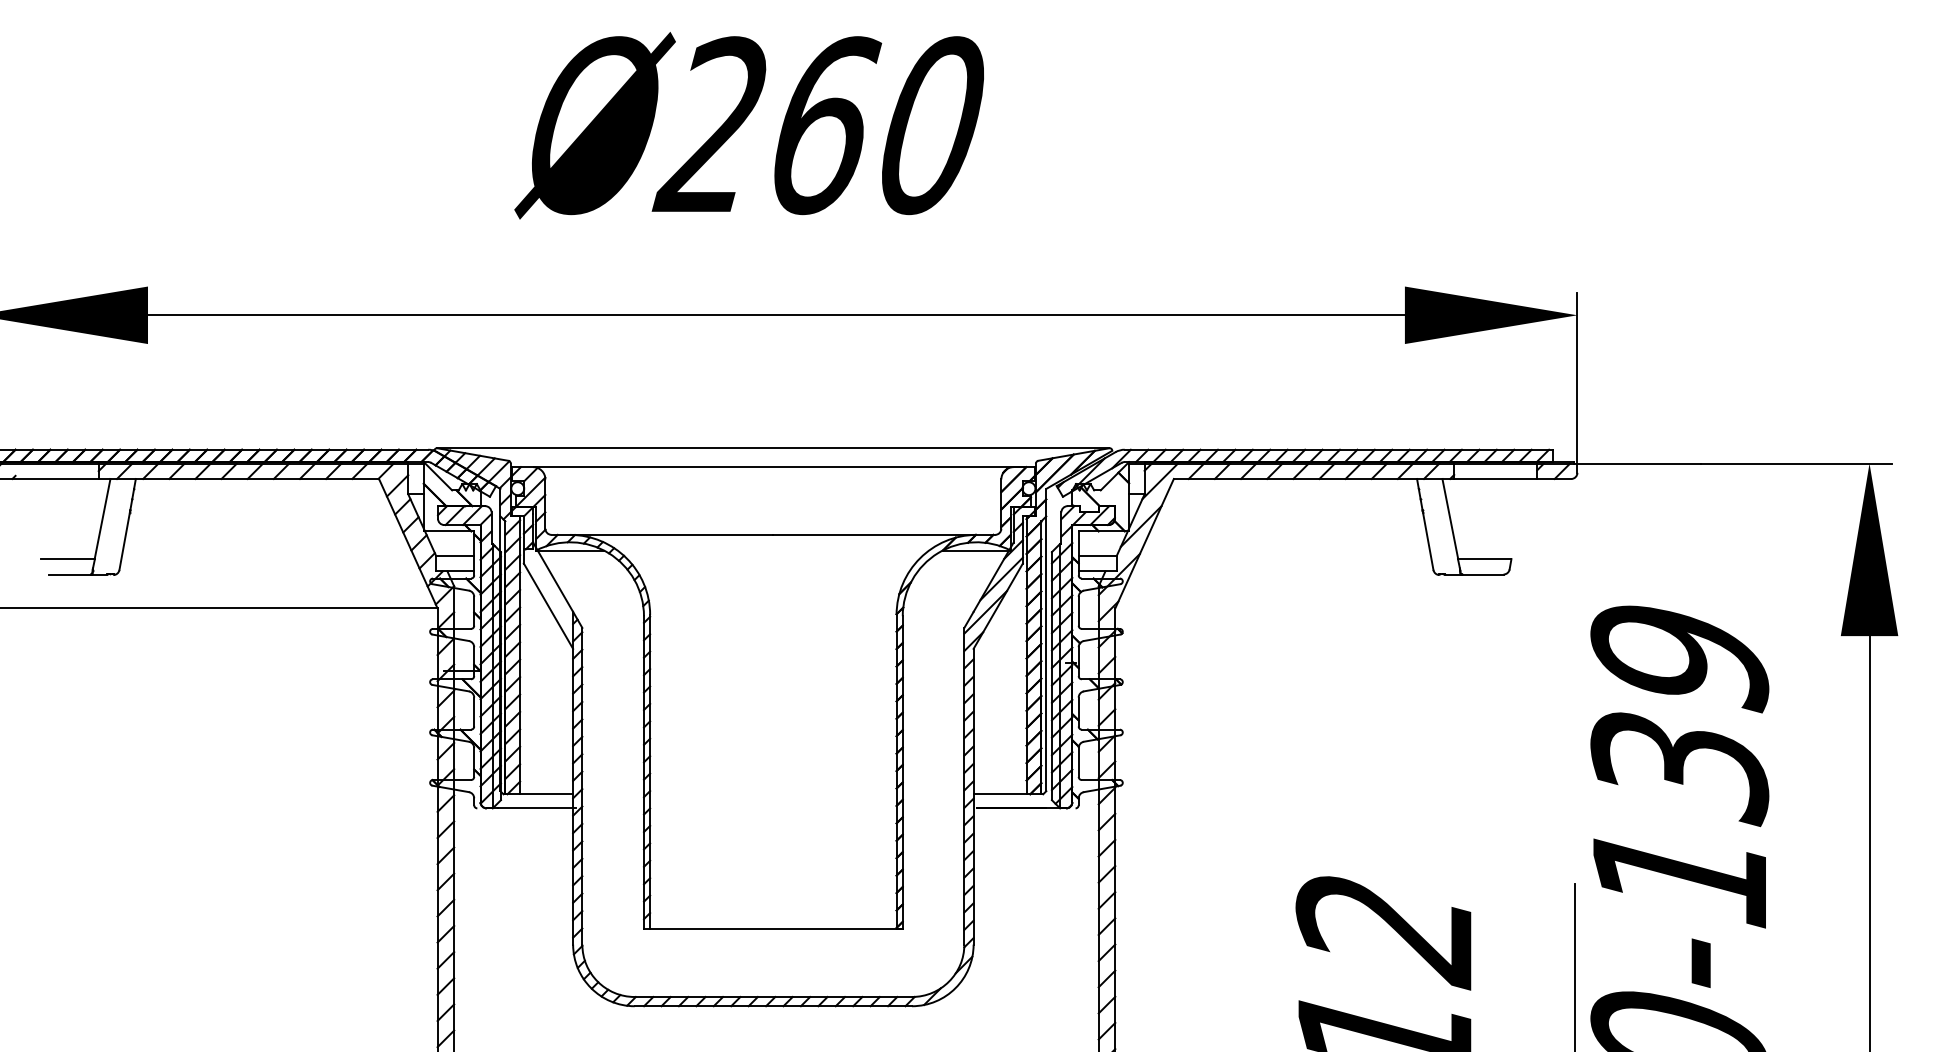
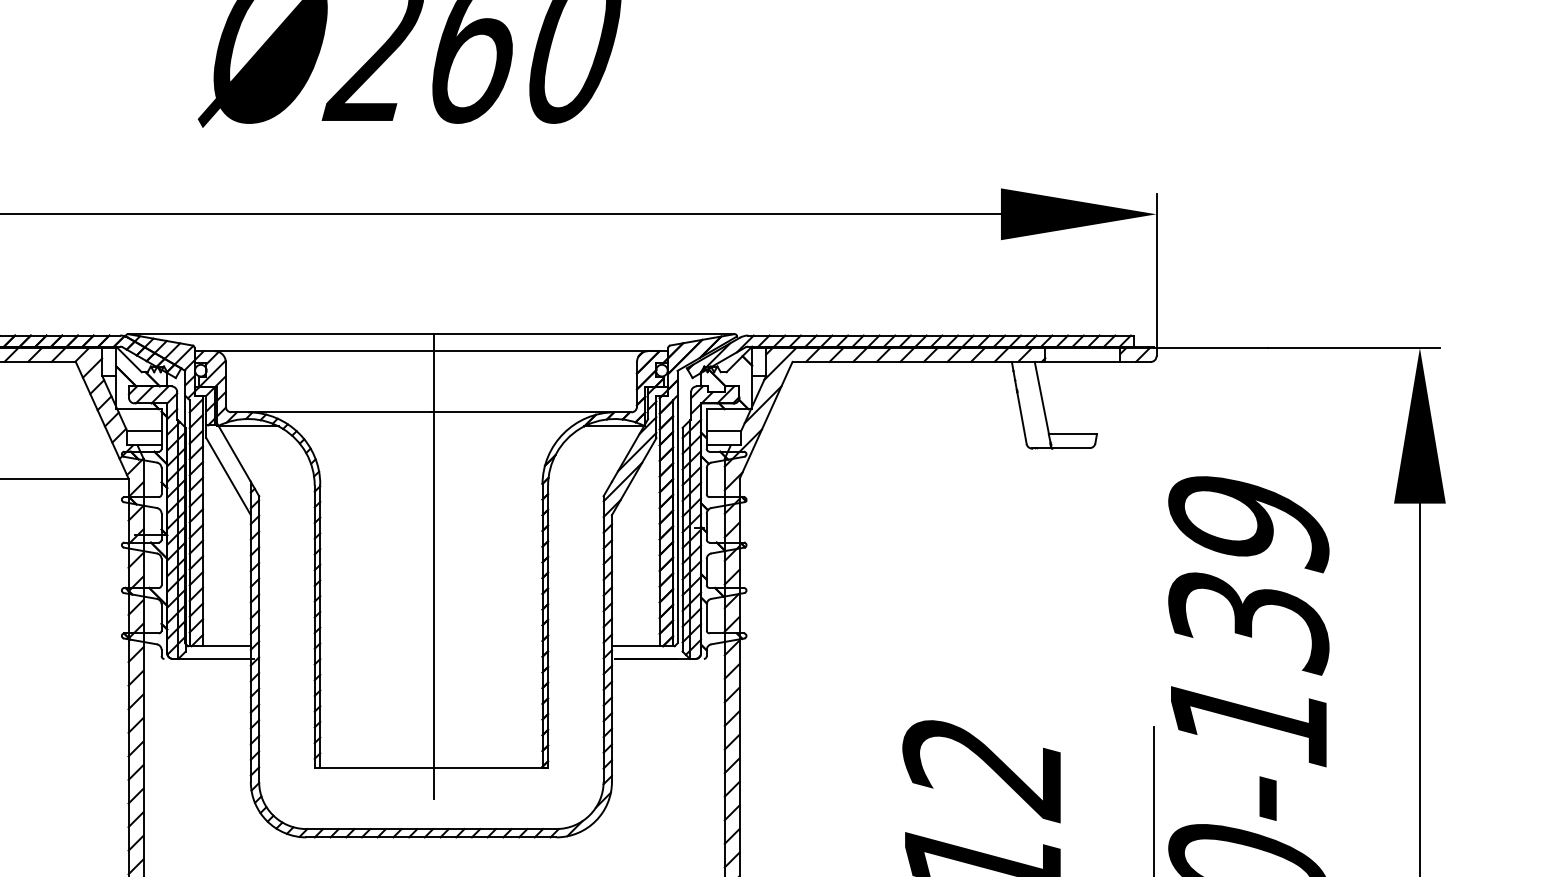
line: (776, 705) -> (434, 566), added

